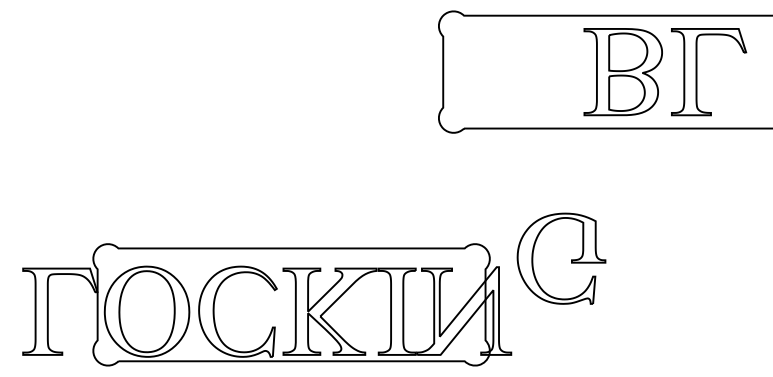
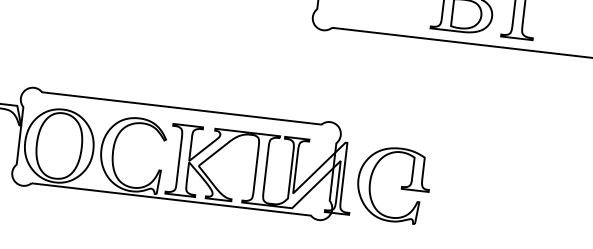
part: (571, 259) -> (401, 186), moved

